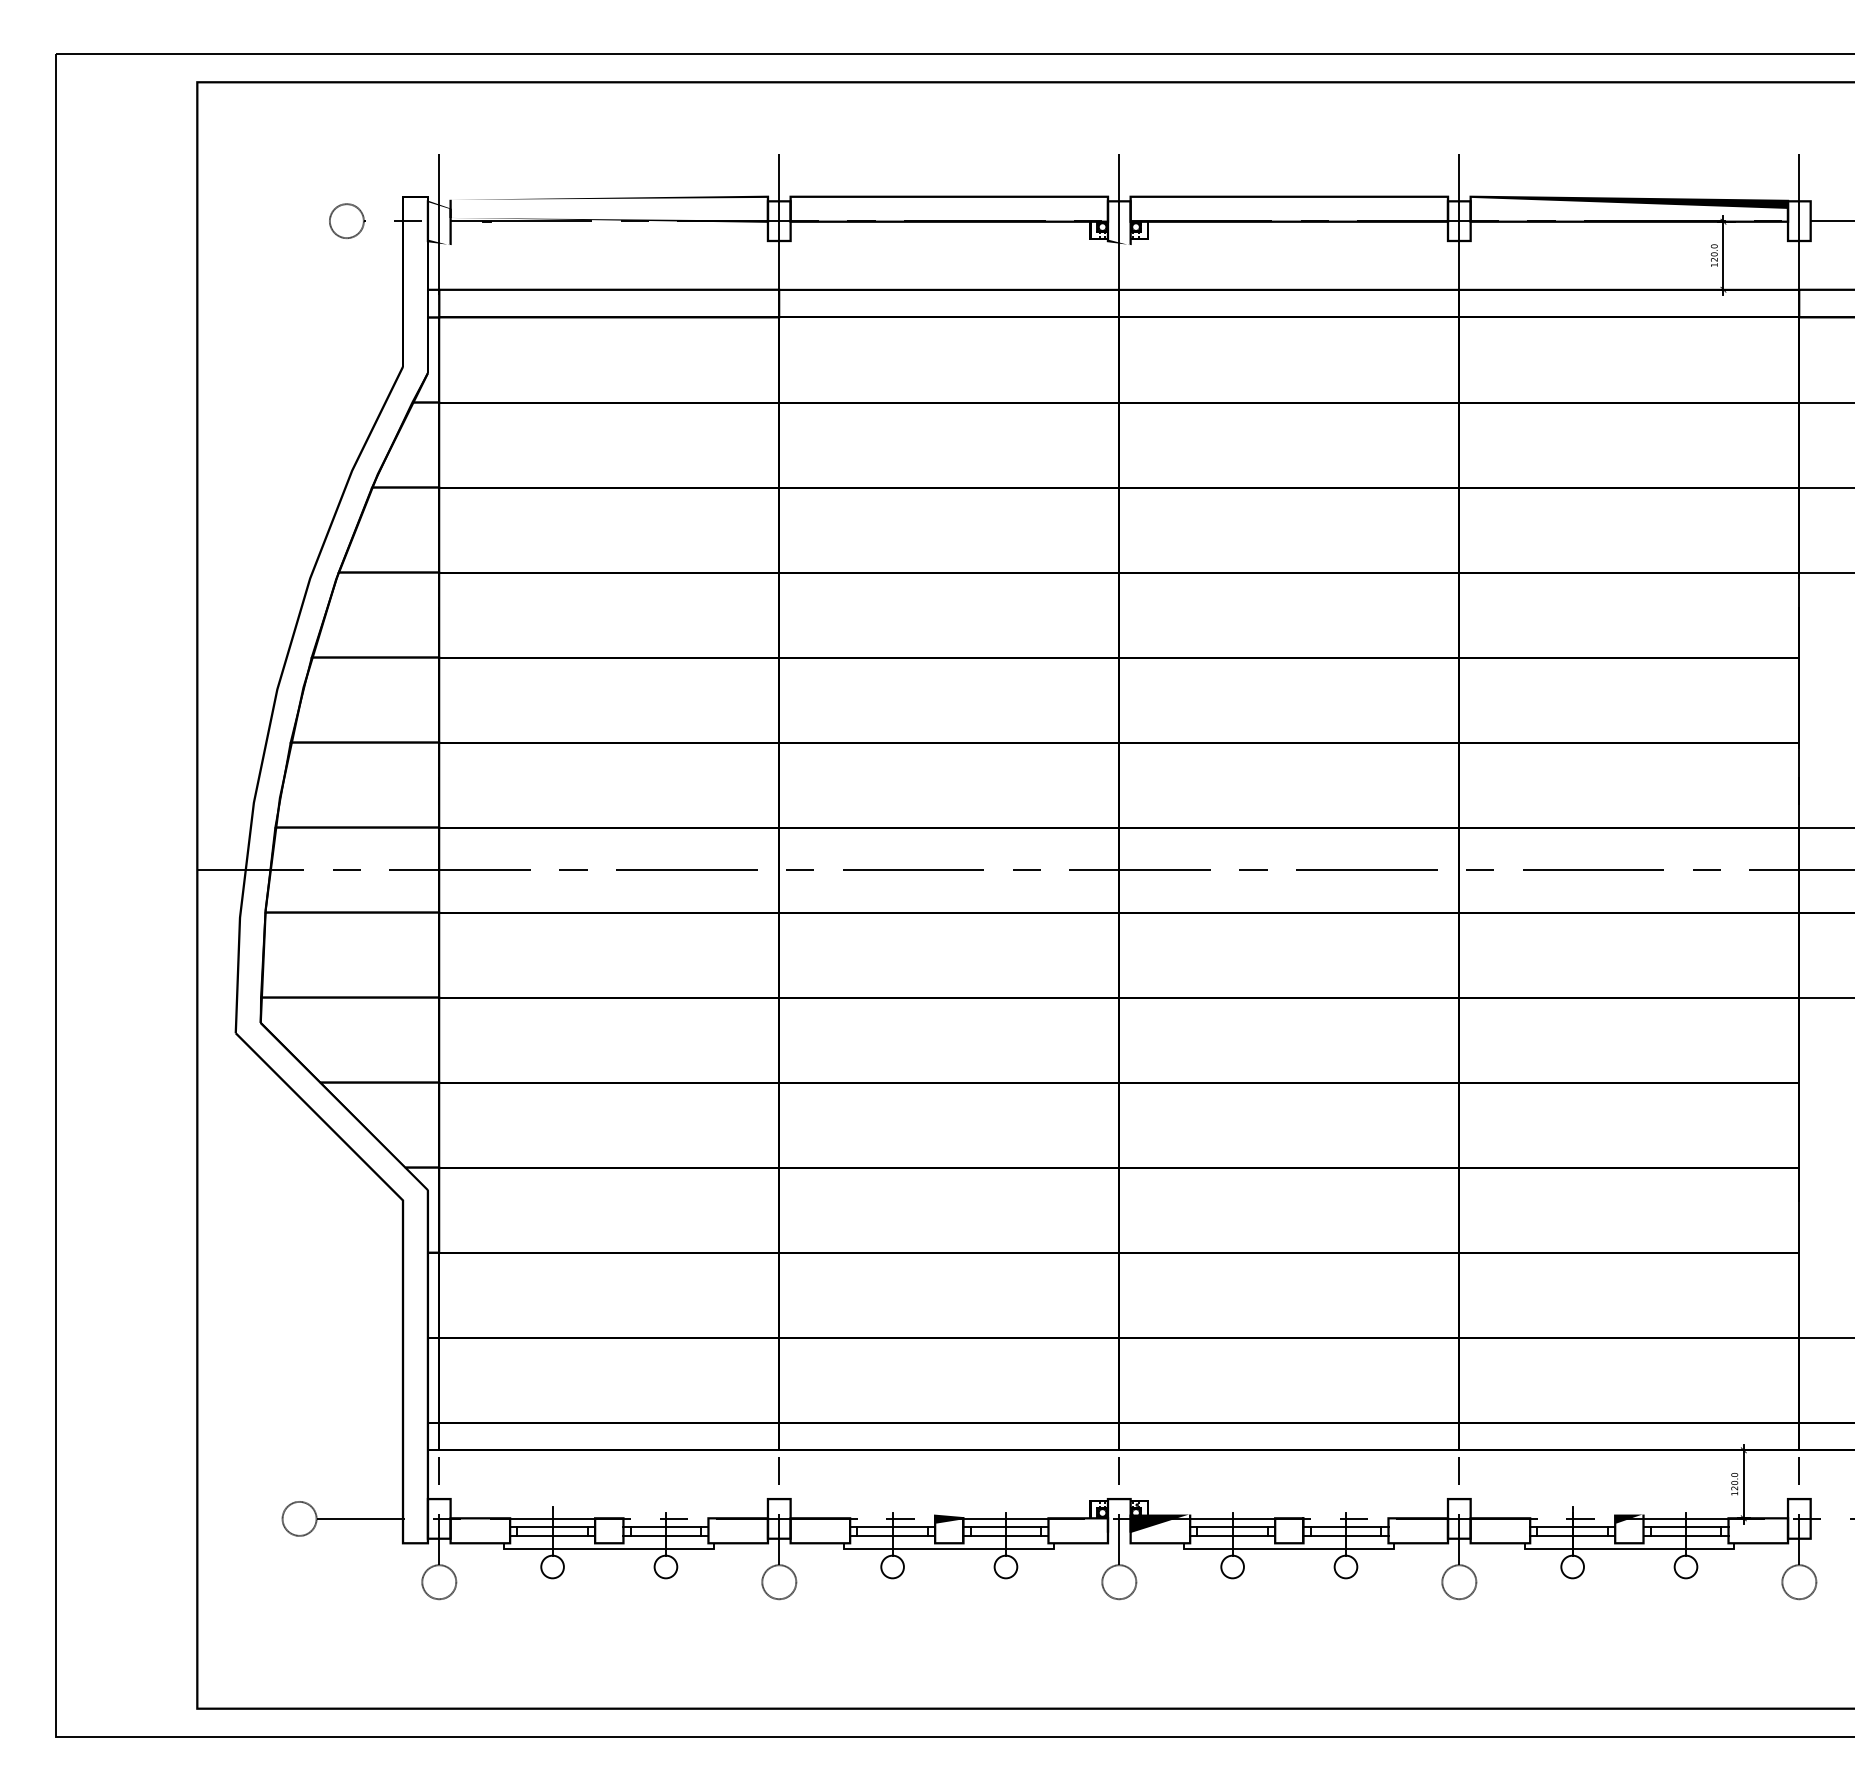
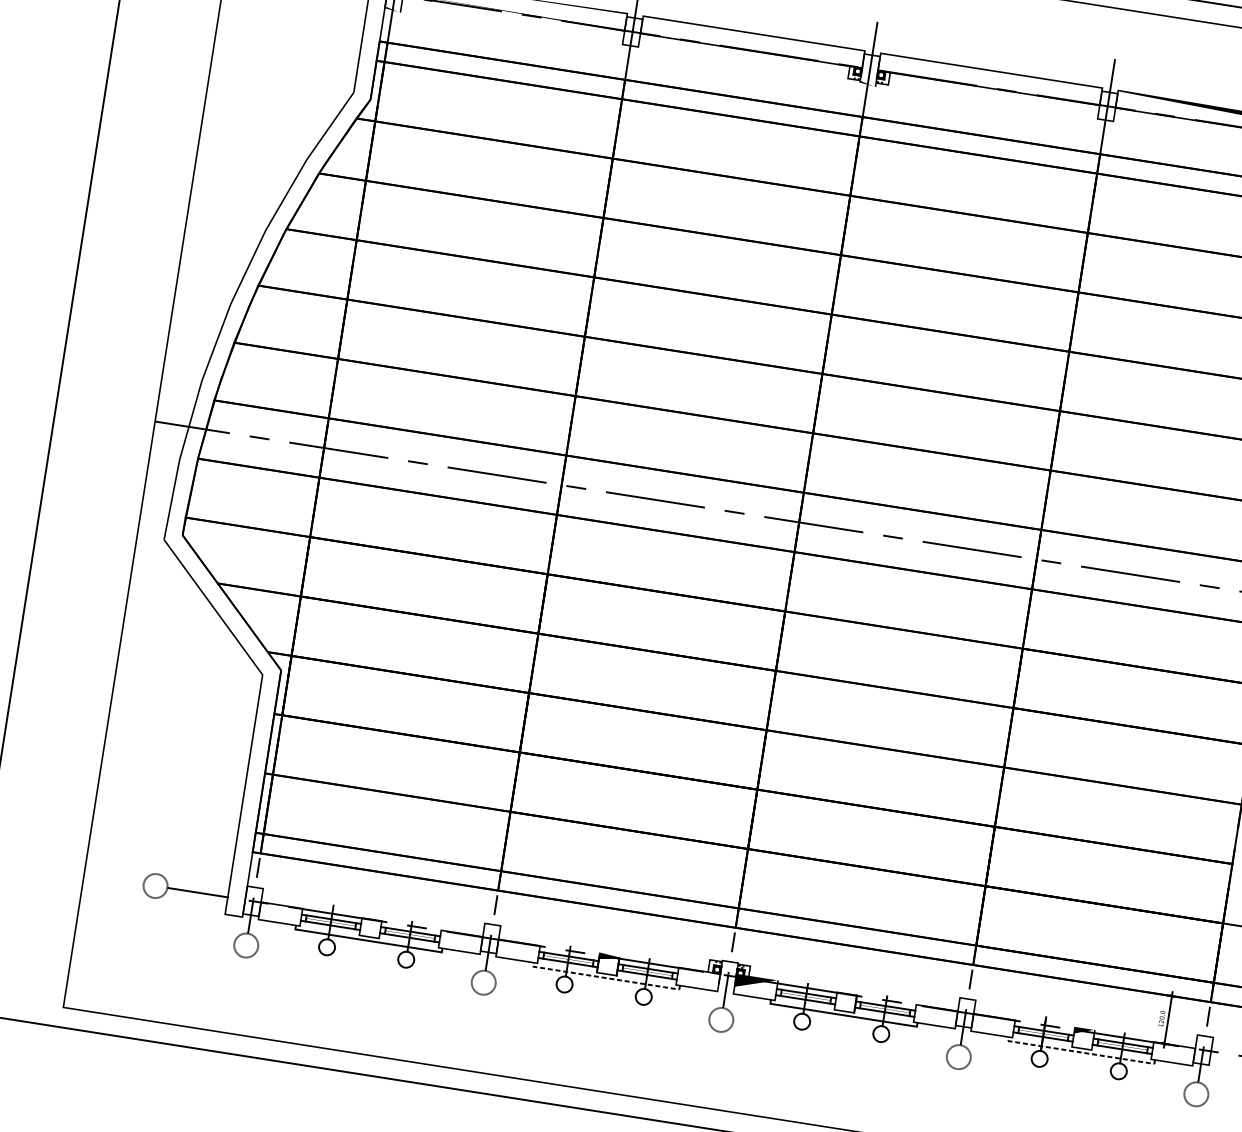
line: (949, 1548) -> (606, 977), solid -> dashed
line: (1629, 1548) -> (1081, 1052), solid -> dashed

